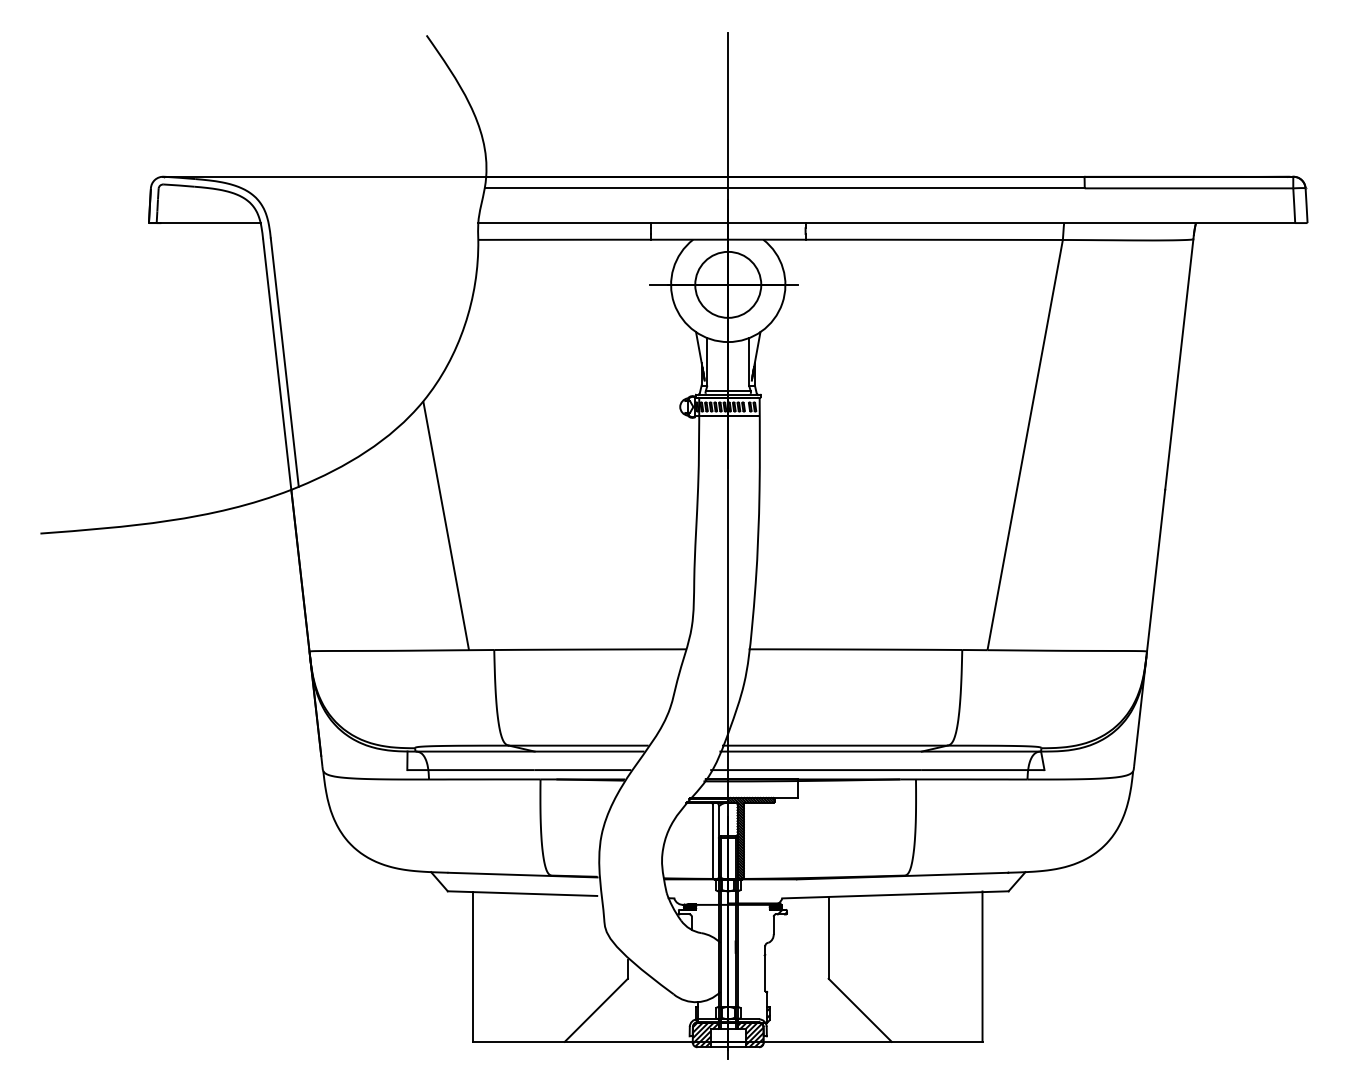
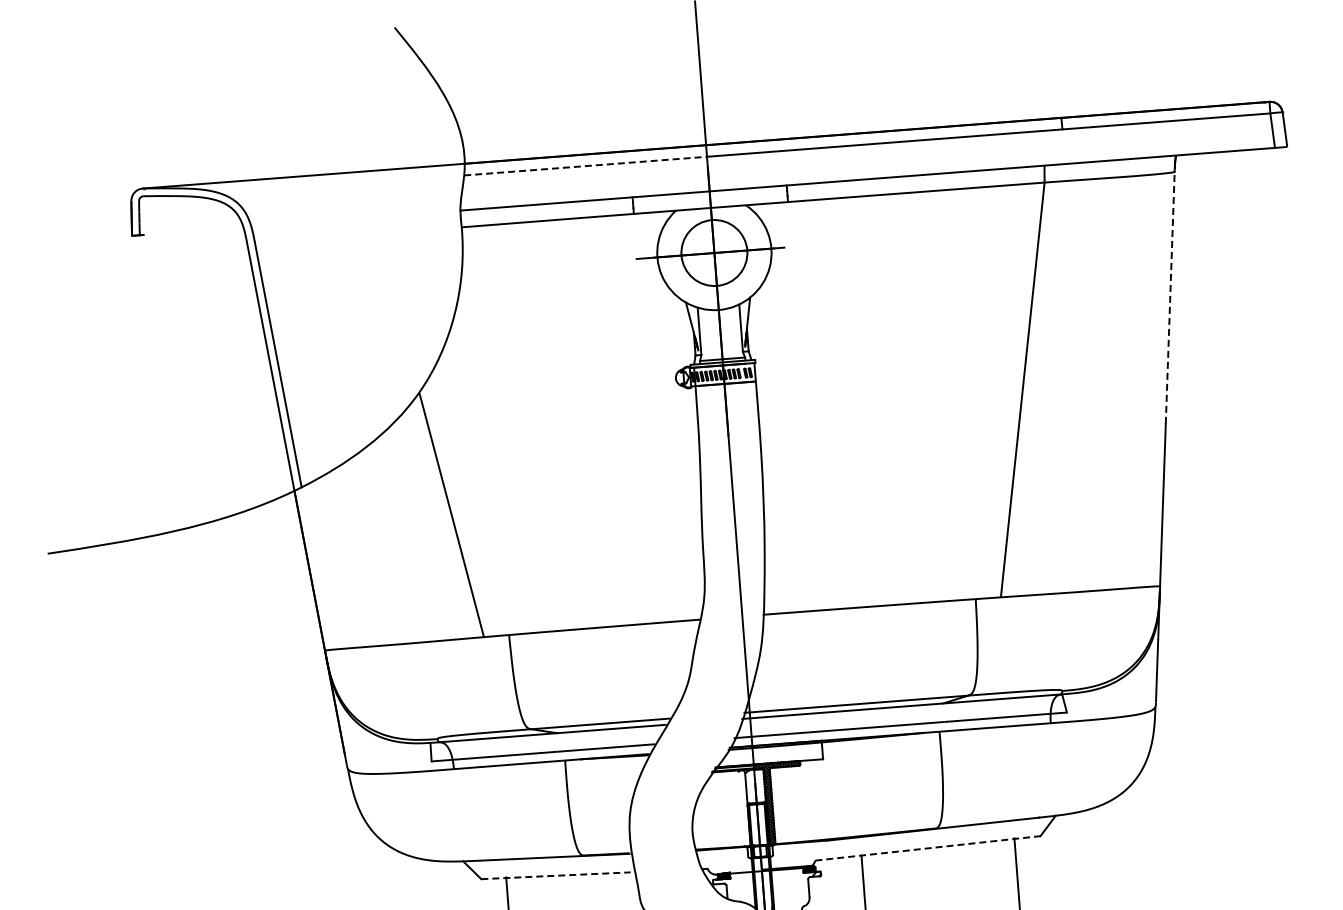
line: (606, 188) -> (585, 166), solid -> dashed
line: (210, 223) -> (193, 231), removed
line: (1179, 364) -> (1170, 297), solid -> dashed
line: (712, 841) -> (741, 809), removed
line: (522, 893) -> (555, 875), solid -> dashed
line: (895, 894) -> (927, 848), solid -> dashed

